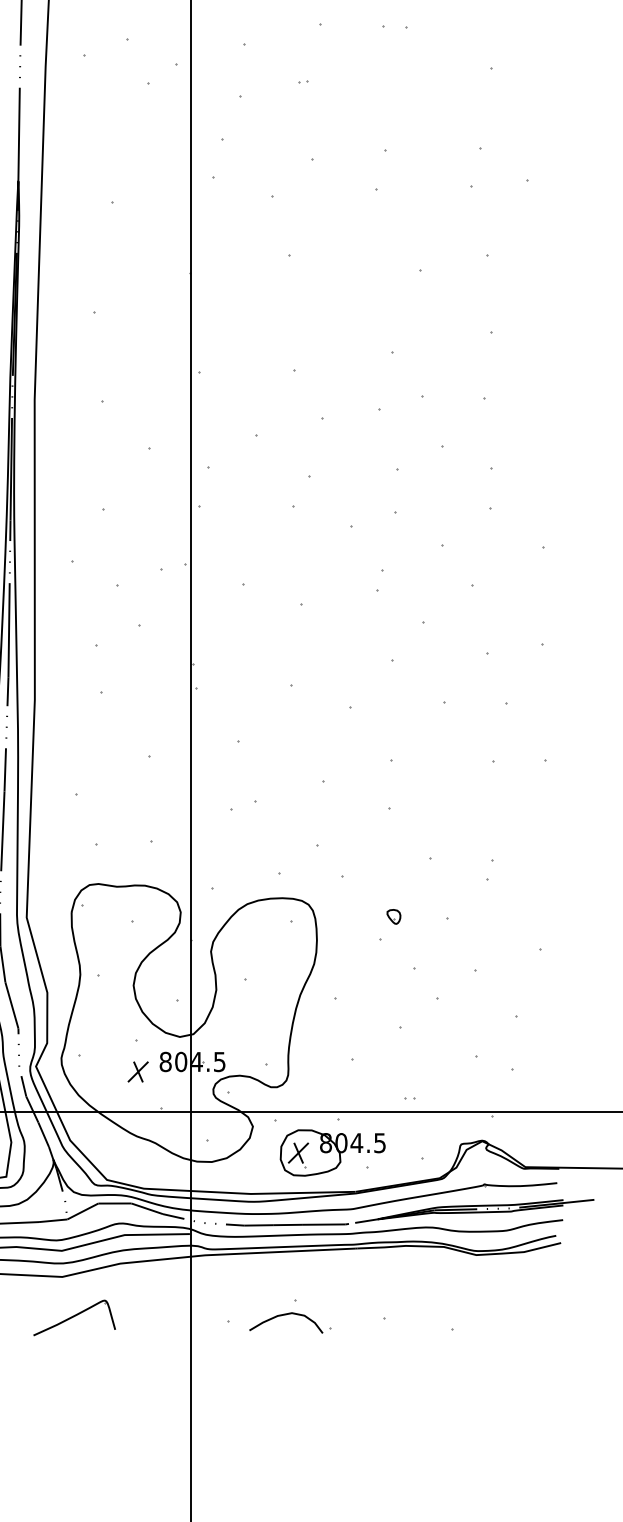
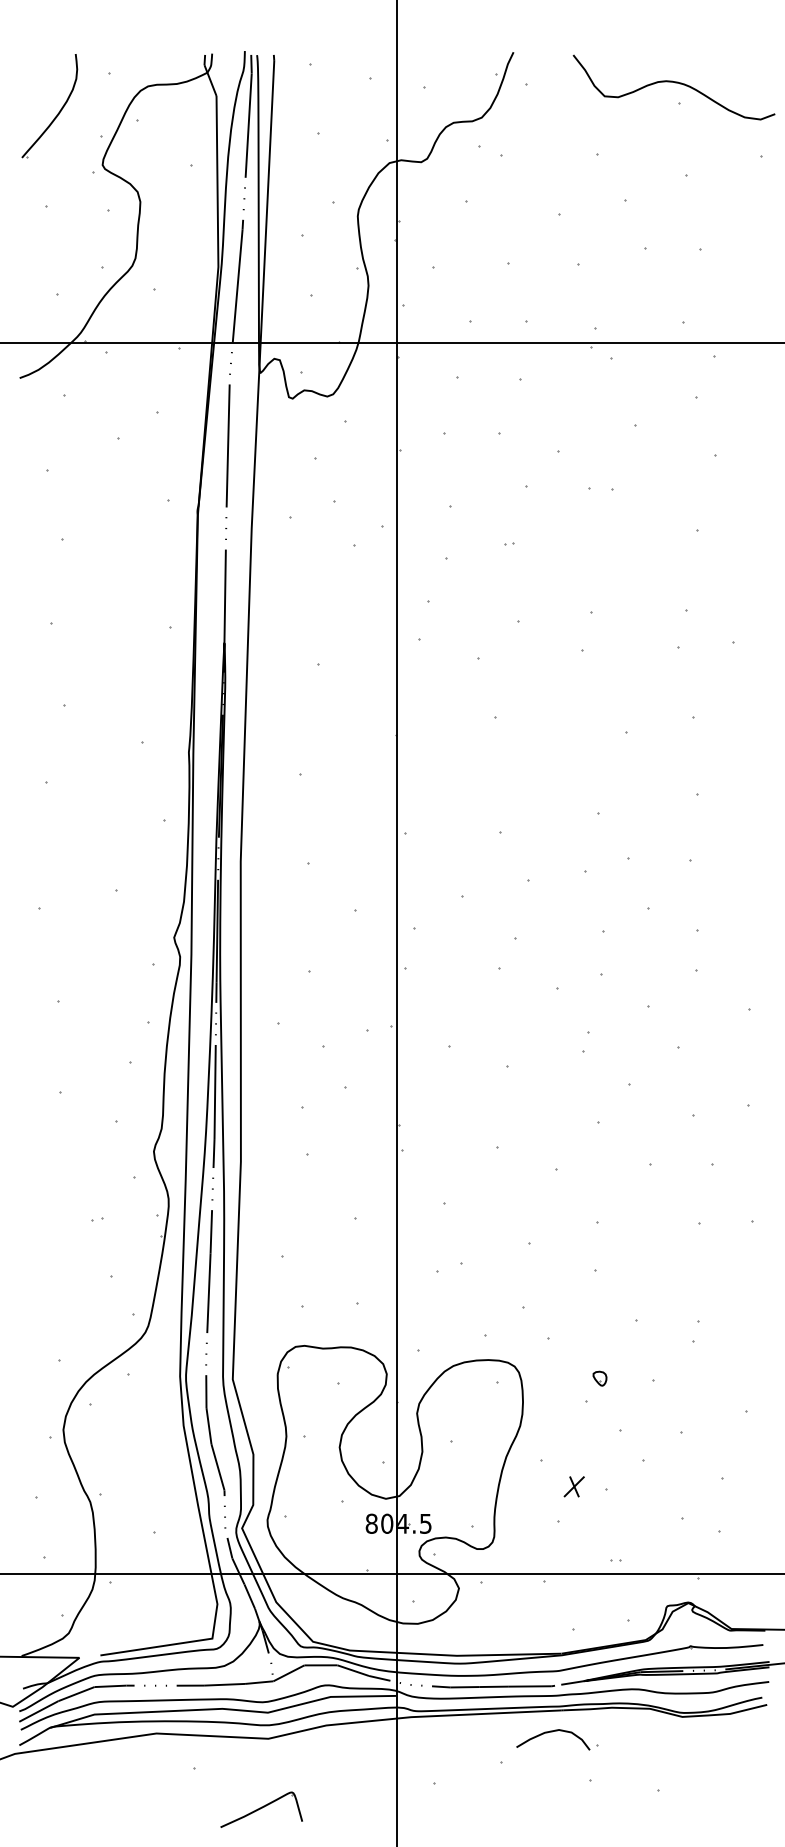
part: (137, 1071) -> (573, 1486), moved
part: (332, 1152) -> (538, 1614), removed
part: (290, 1314) -> (557, 1731), moved
part: (74, 1317) -> (261, 1809), moved

